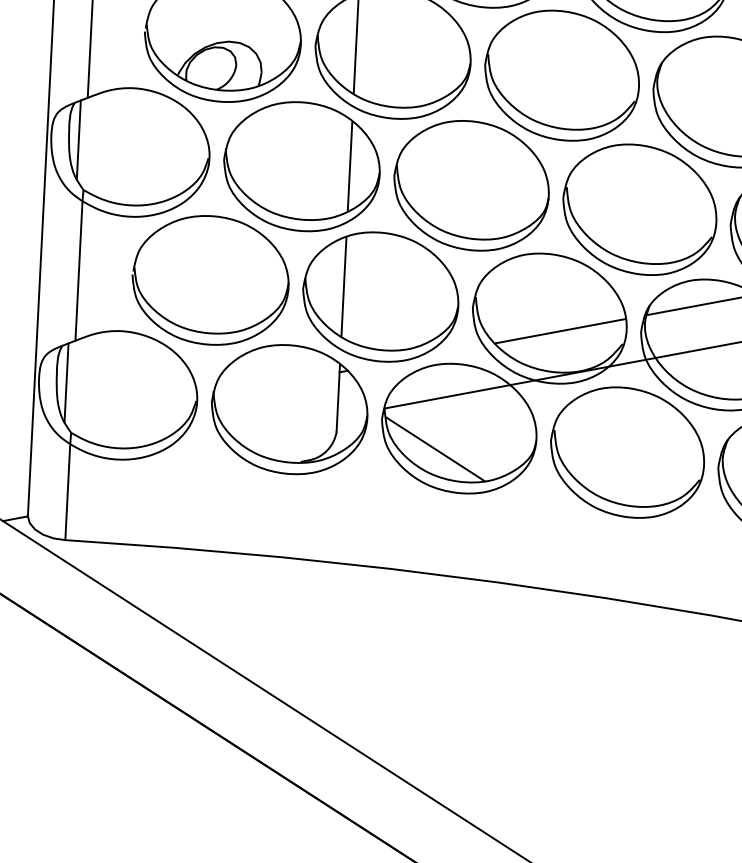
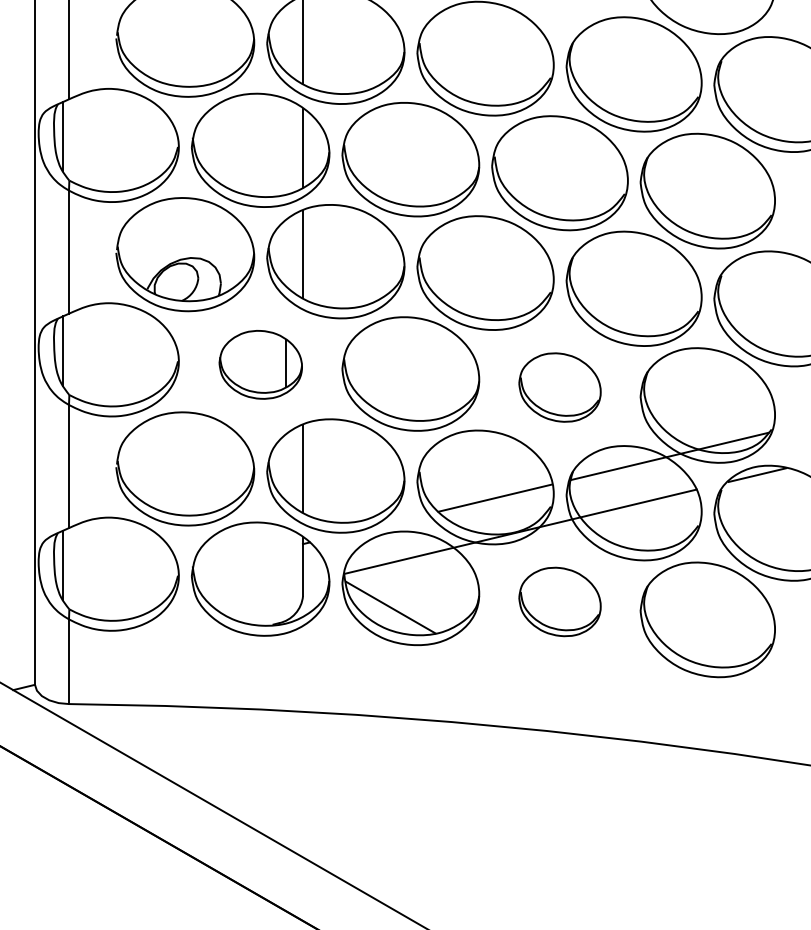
part: (301, 166) -> (260, 364), size x0.6
part: (639, 209) -> (559, 387), size x0.6
part: (626, 452) -> (559, 601), size x0.6

